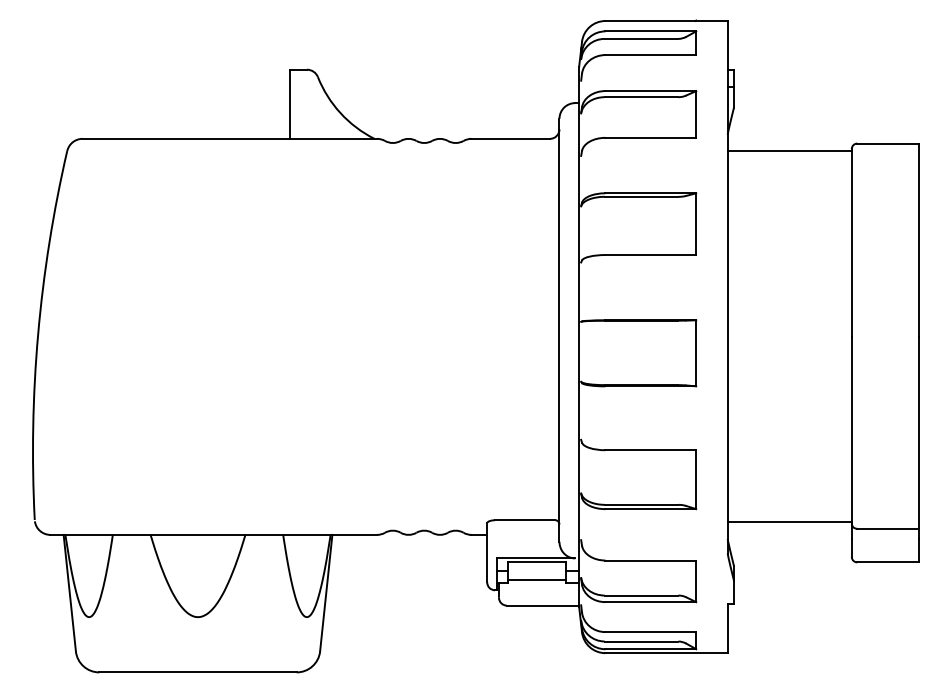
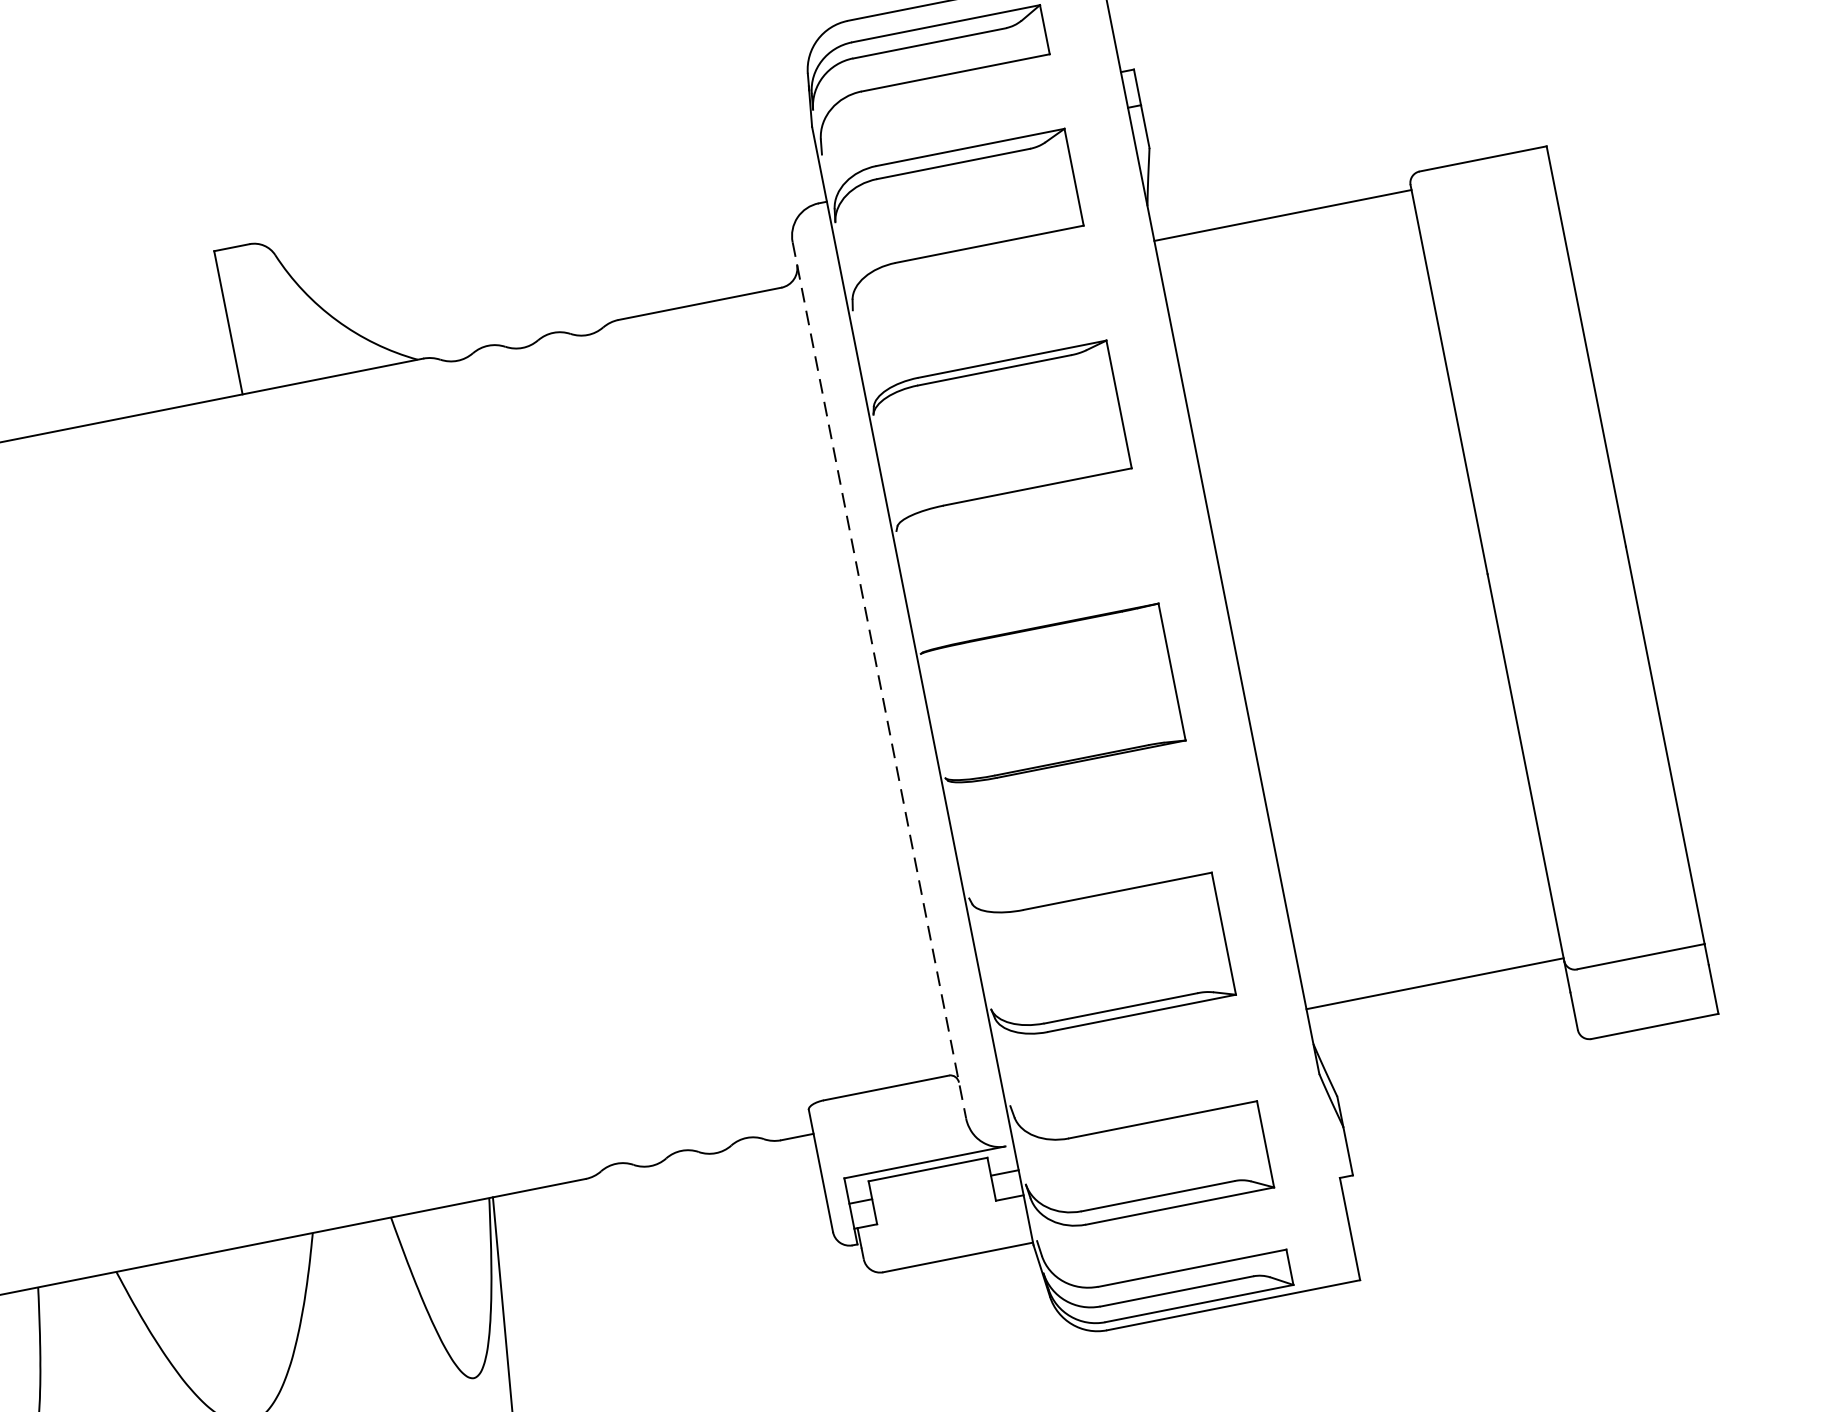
line: (559, 330) -> (879, 680), solid -> dashed
line: (536, 580) -> (934, 1208), removed

